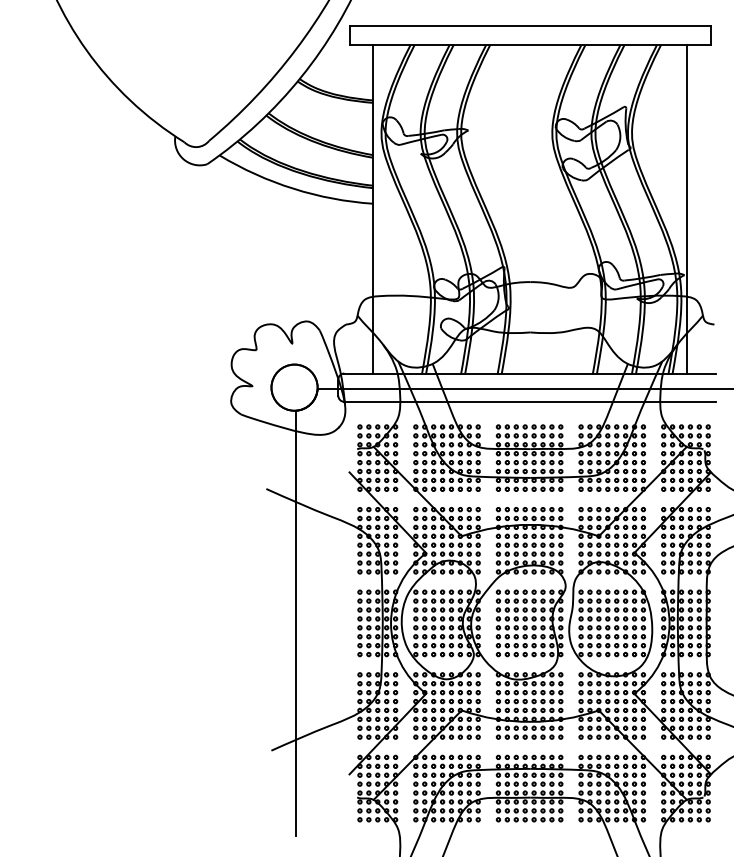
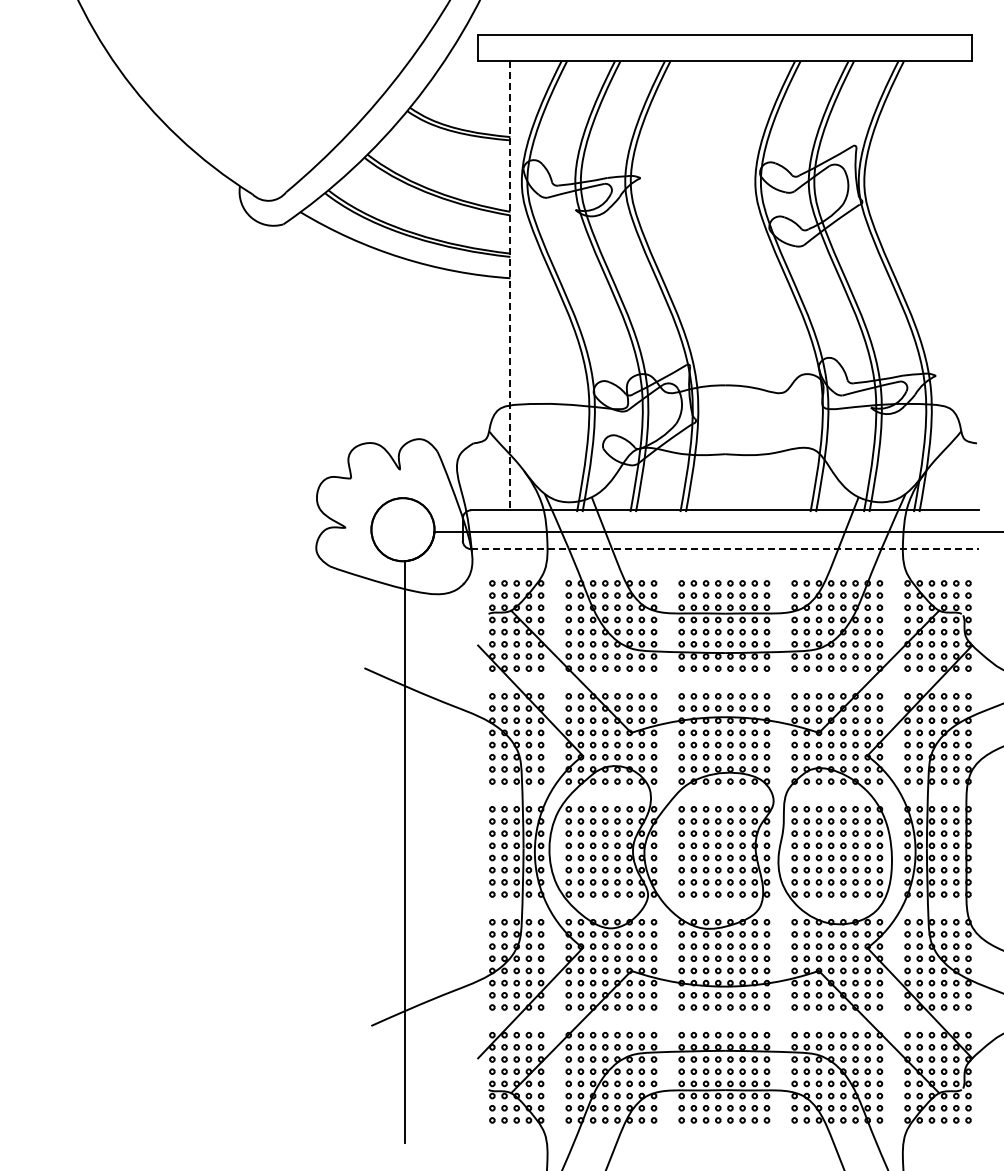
line: (373, 209) -> (510, 286), solid -> dashed
line: (687, 209) -> (940, 285), removed
line: (530, 402) -> (725, 549), solid -> dashed

